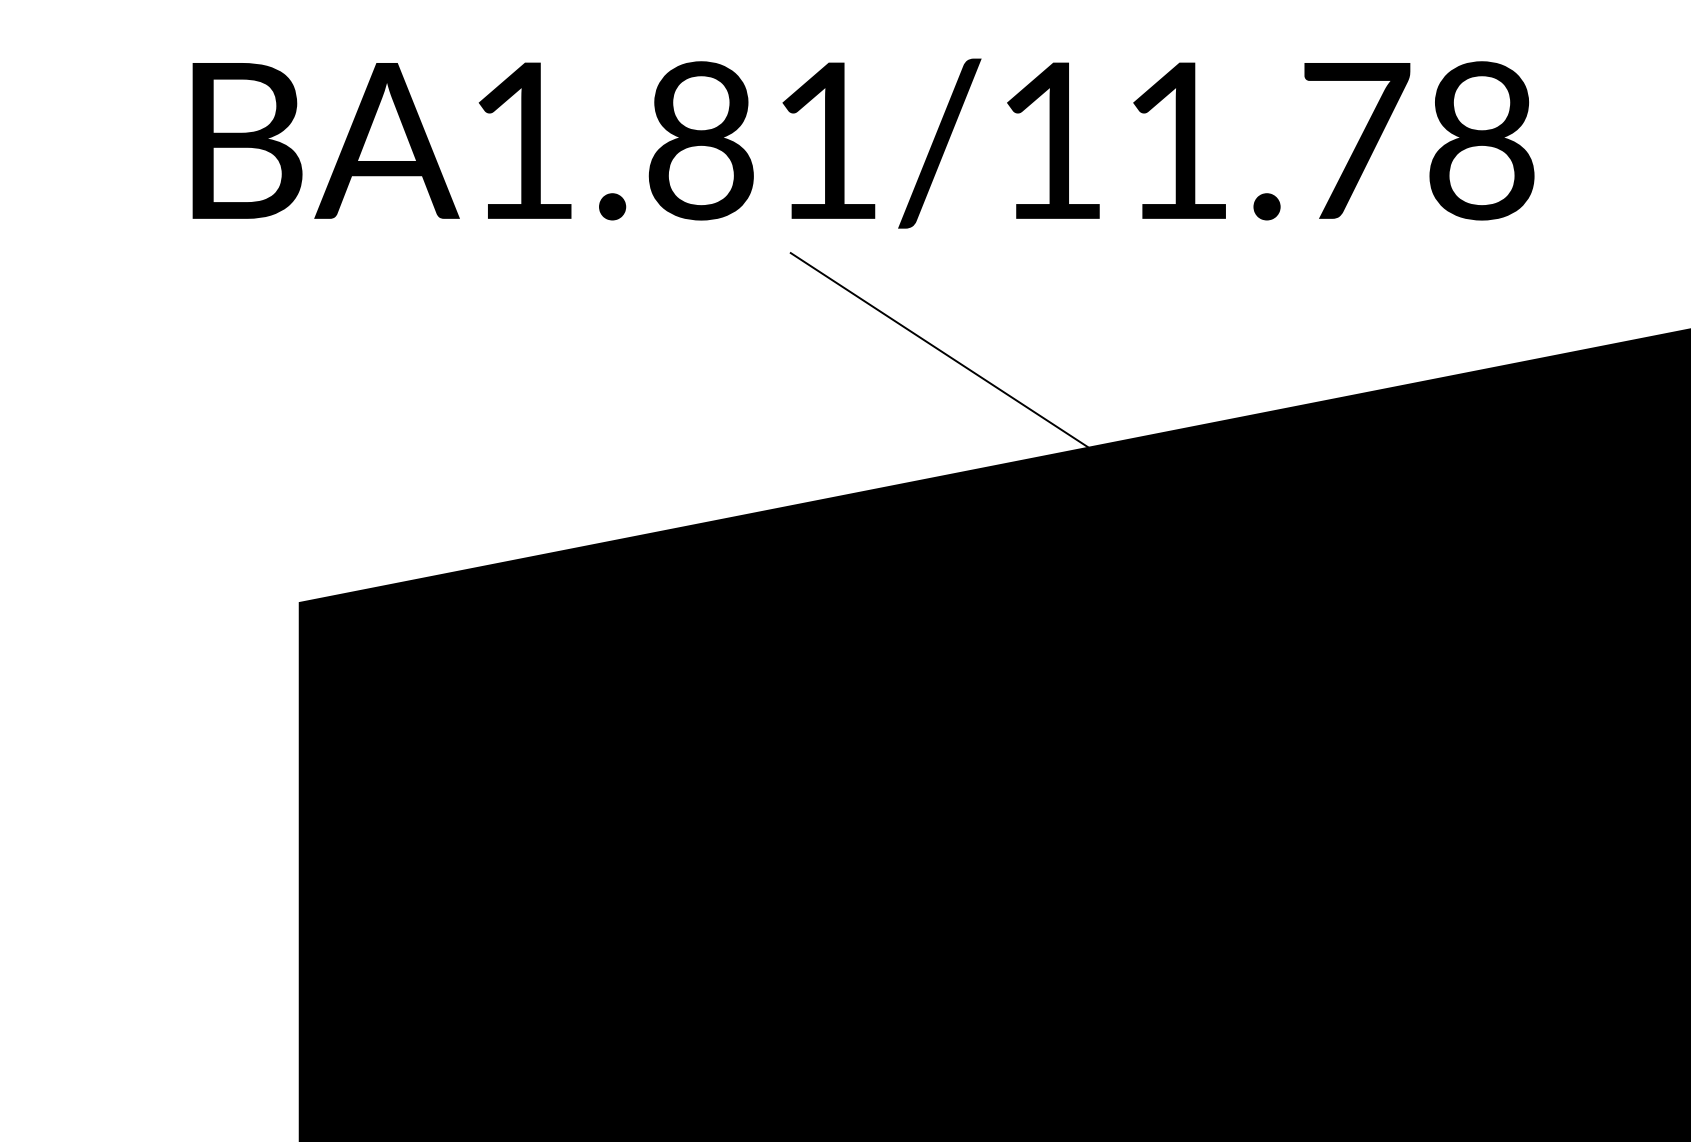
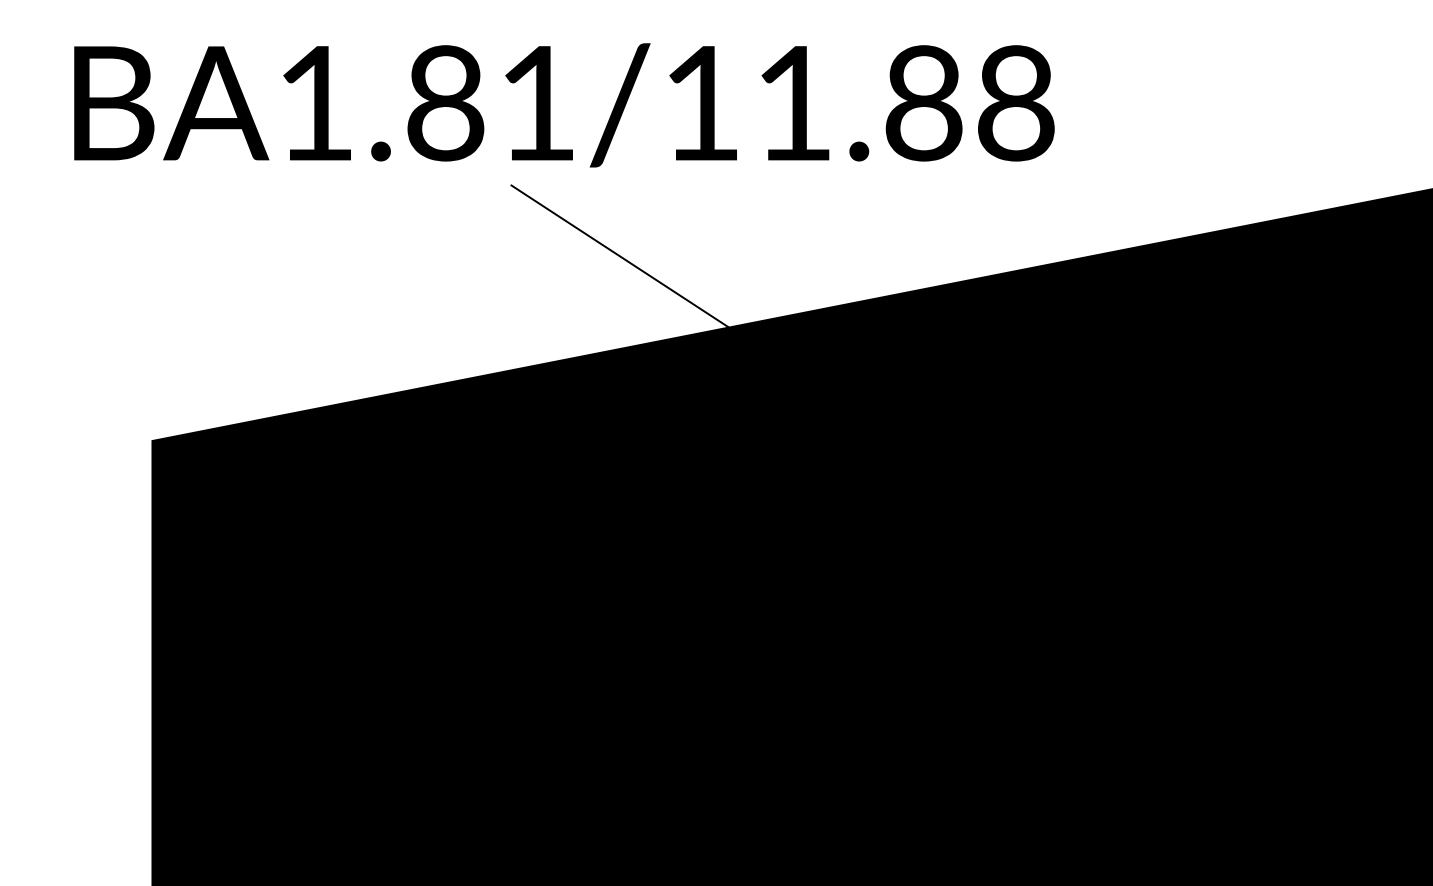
text: (1356, 141) -> (924, 103), BA1.81/11.78 -> BA1.81/11.88

